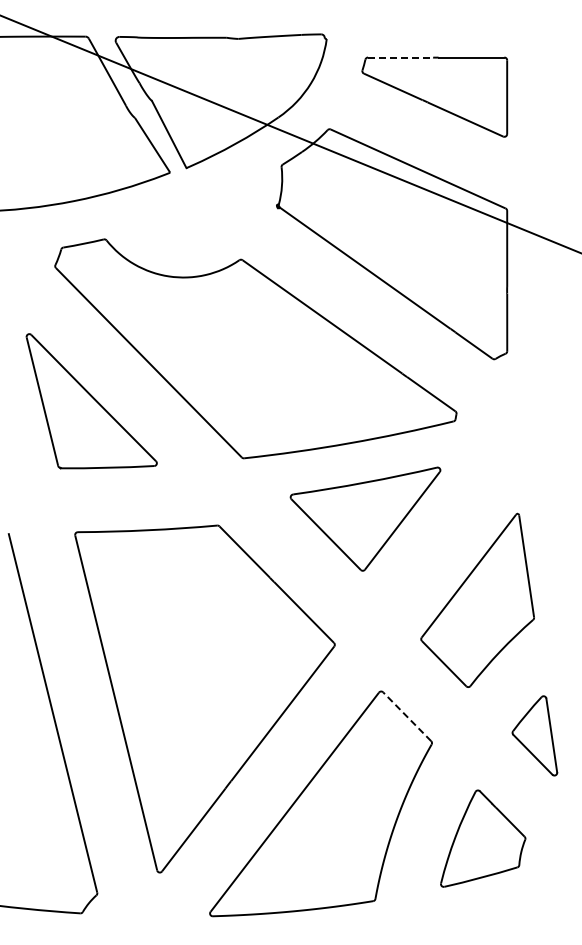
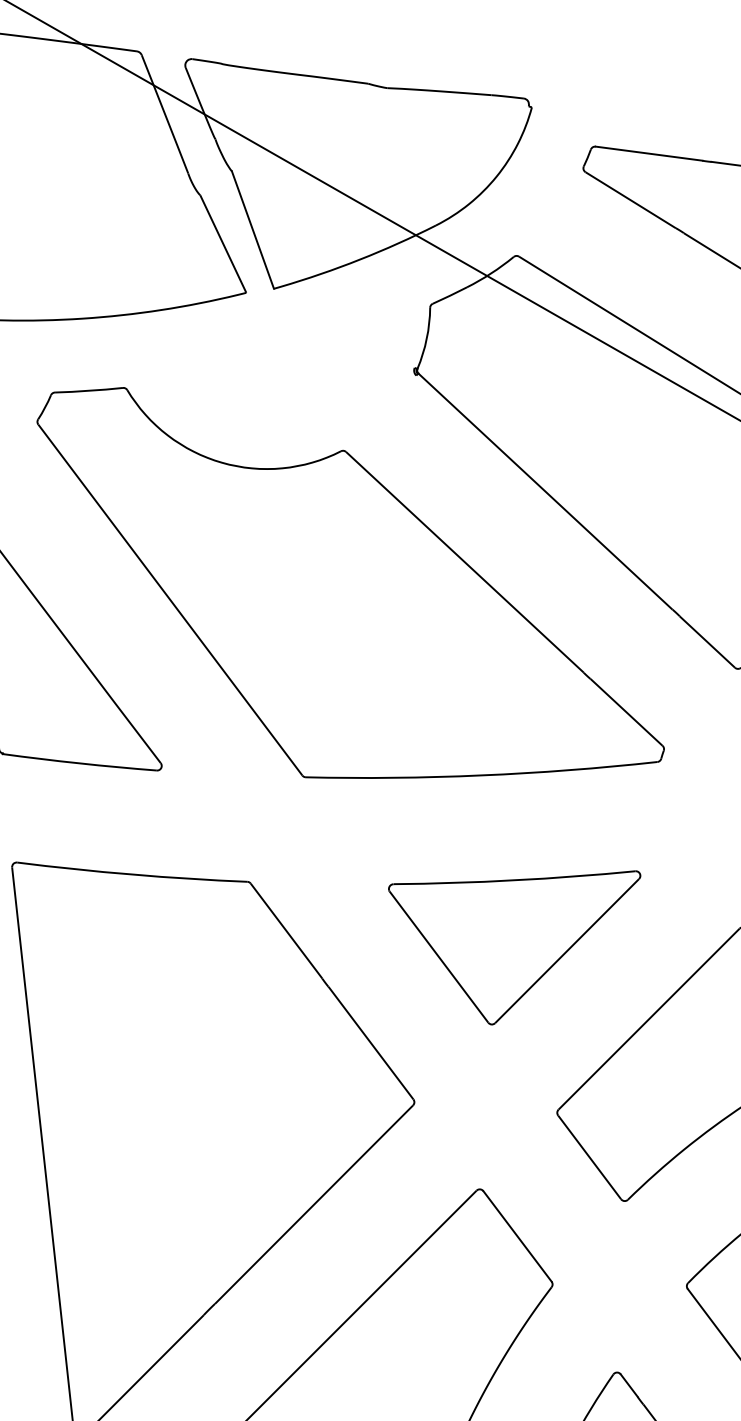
line: (400, 57) -> (648, 153), dashed -> solid
part: (365, 518) -> (507, 939), moved
line: (406, 716) -> (516, 1235), dashed -> solid

